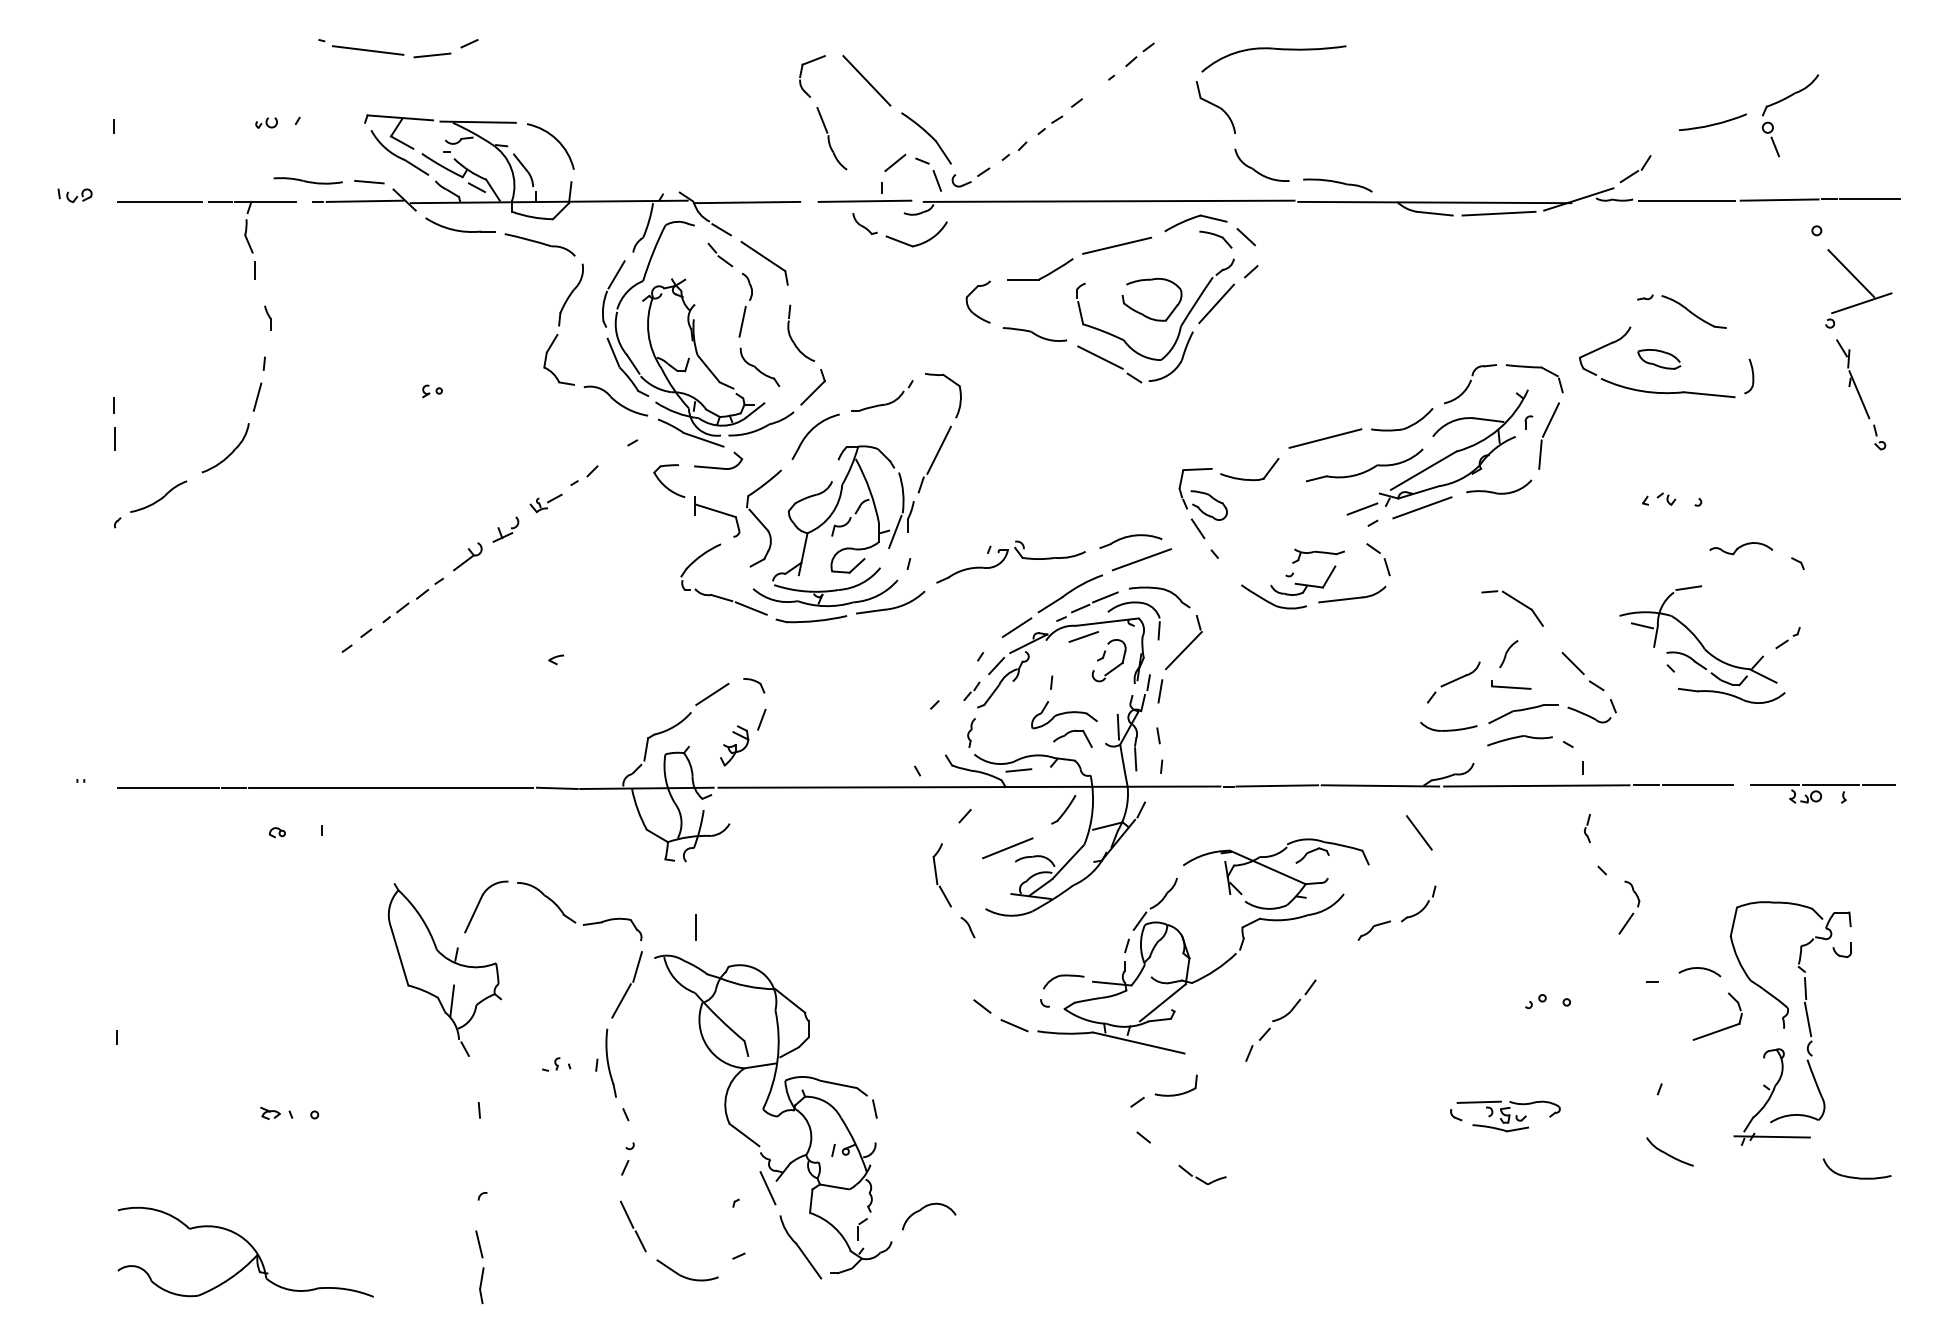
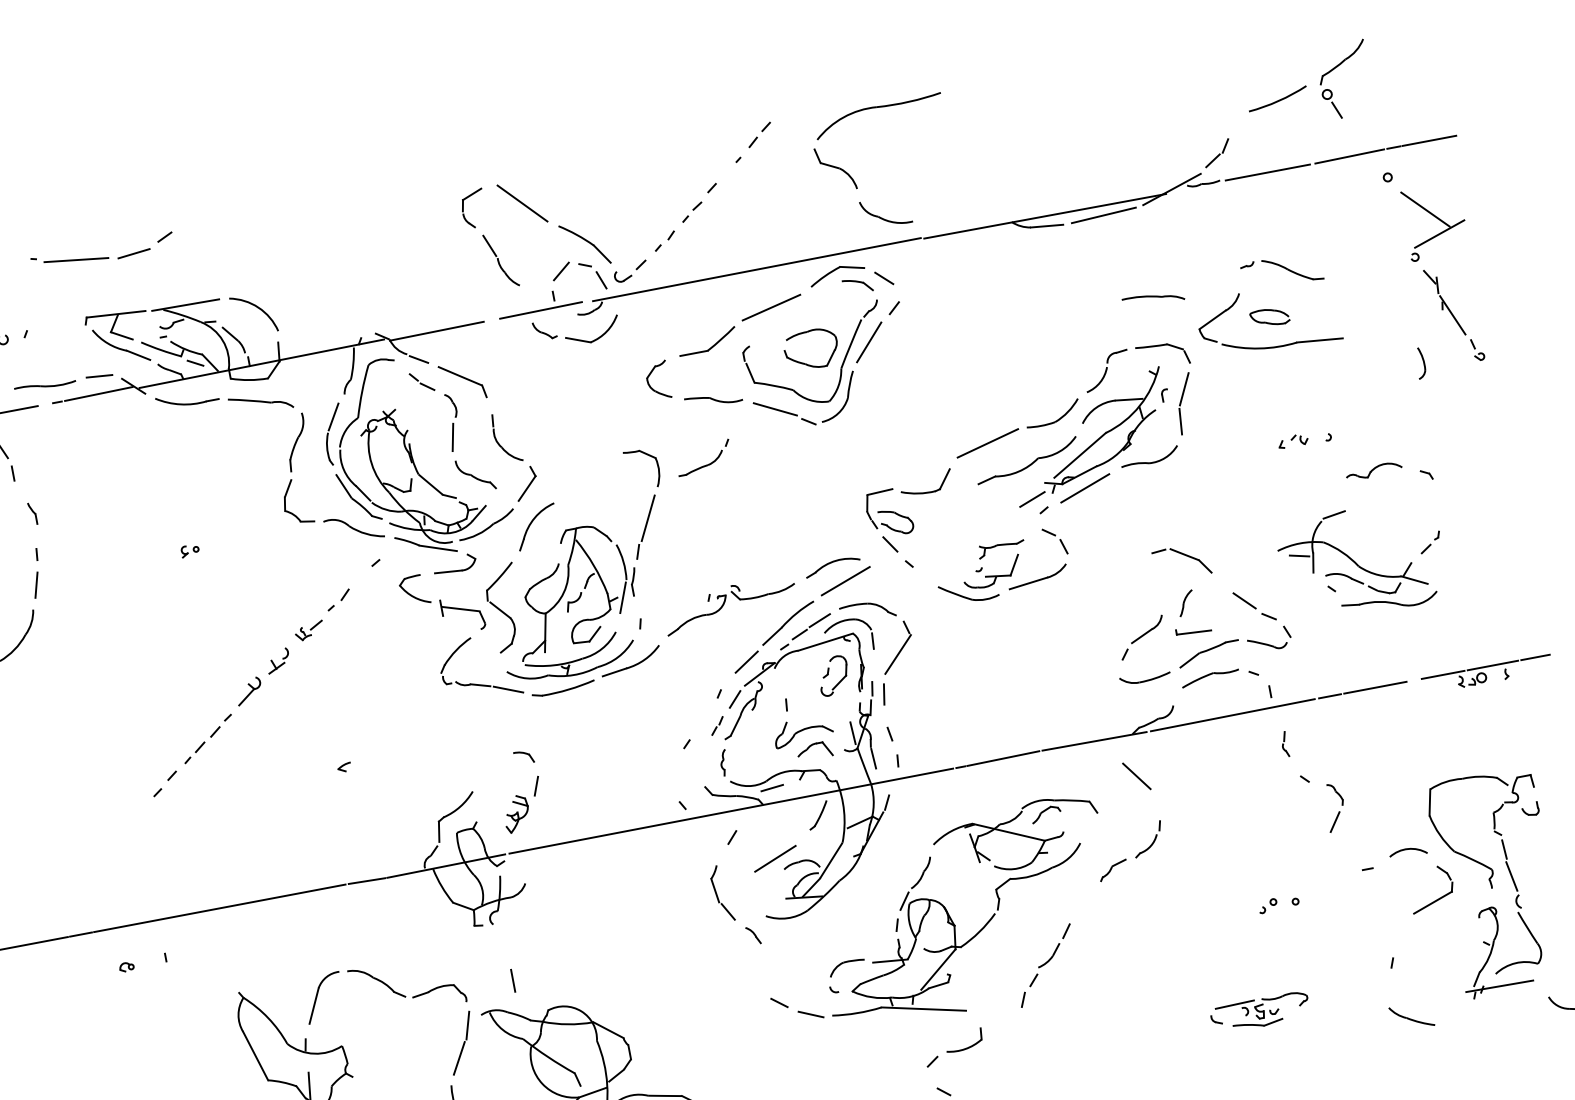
part: (1337, 185) -> (1153, 299), moved
part: (1749, 376) -> (1420, 363), moved
part: (884, 403) -> (707, 464), moved
line: (1083, 636) -> (806, 658), removed
line: (712, 693) -> (488, 771), removed

